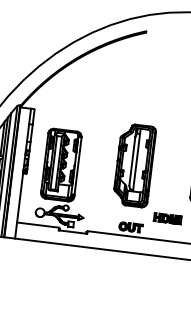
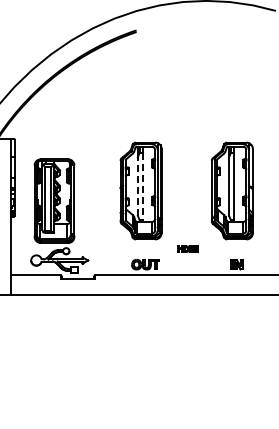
line: (132, 161) -> (137, 186), solid -> dashed
line: (137, 161) -> (143, 186), solid -> dashed
part: (167, 218) -> (187, 248), size x0.6

